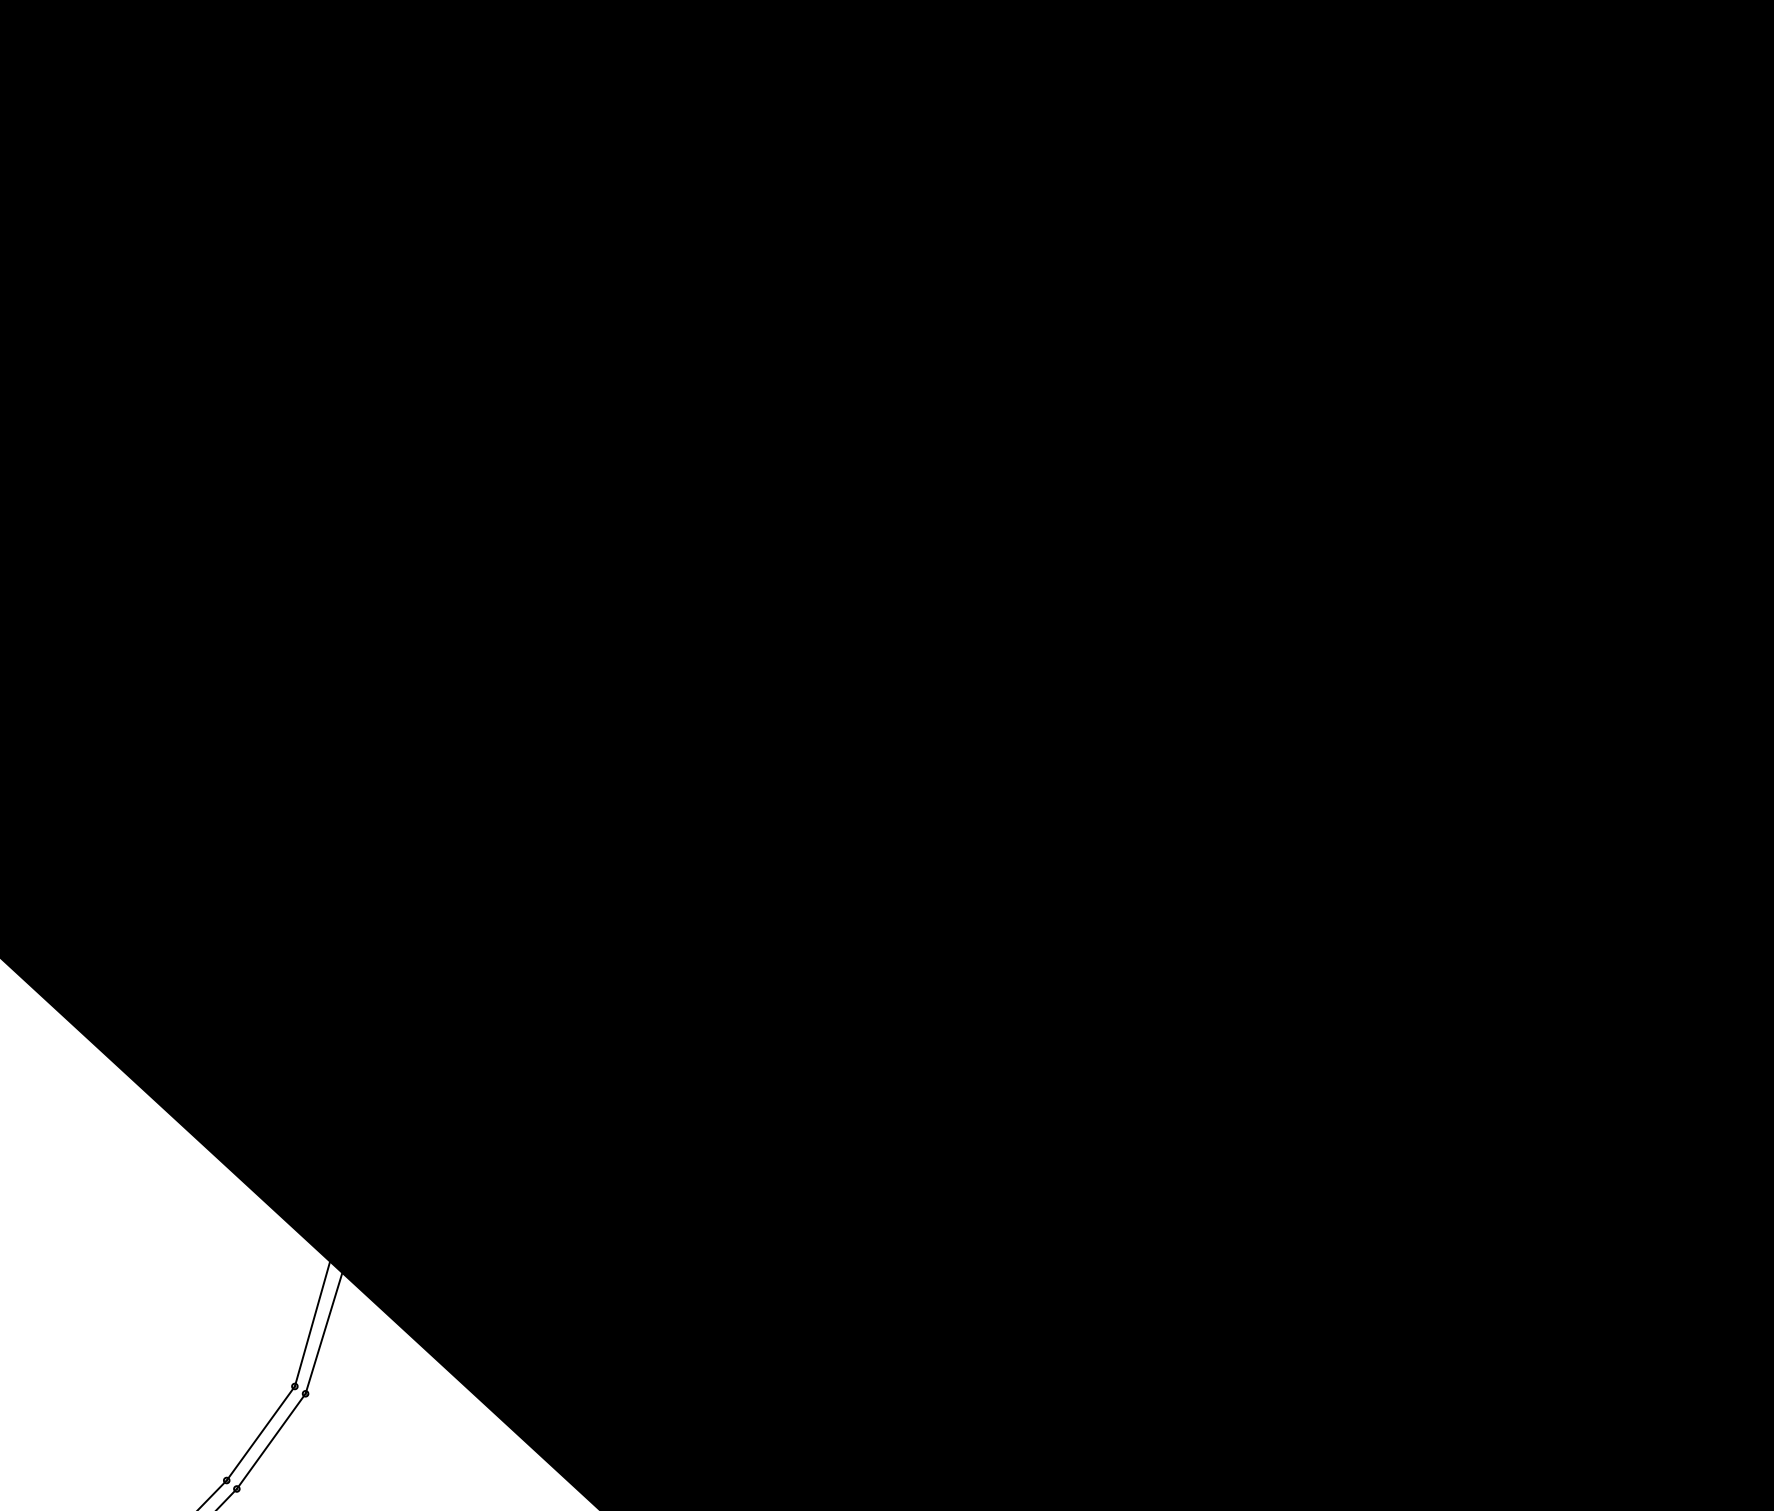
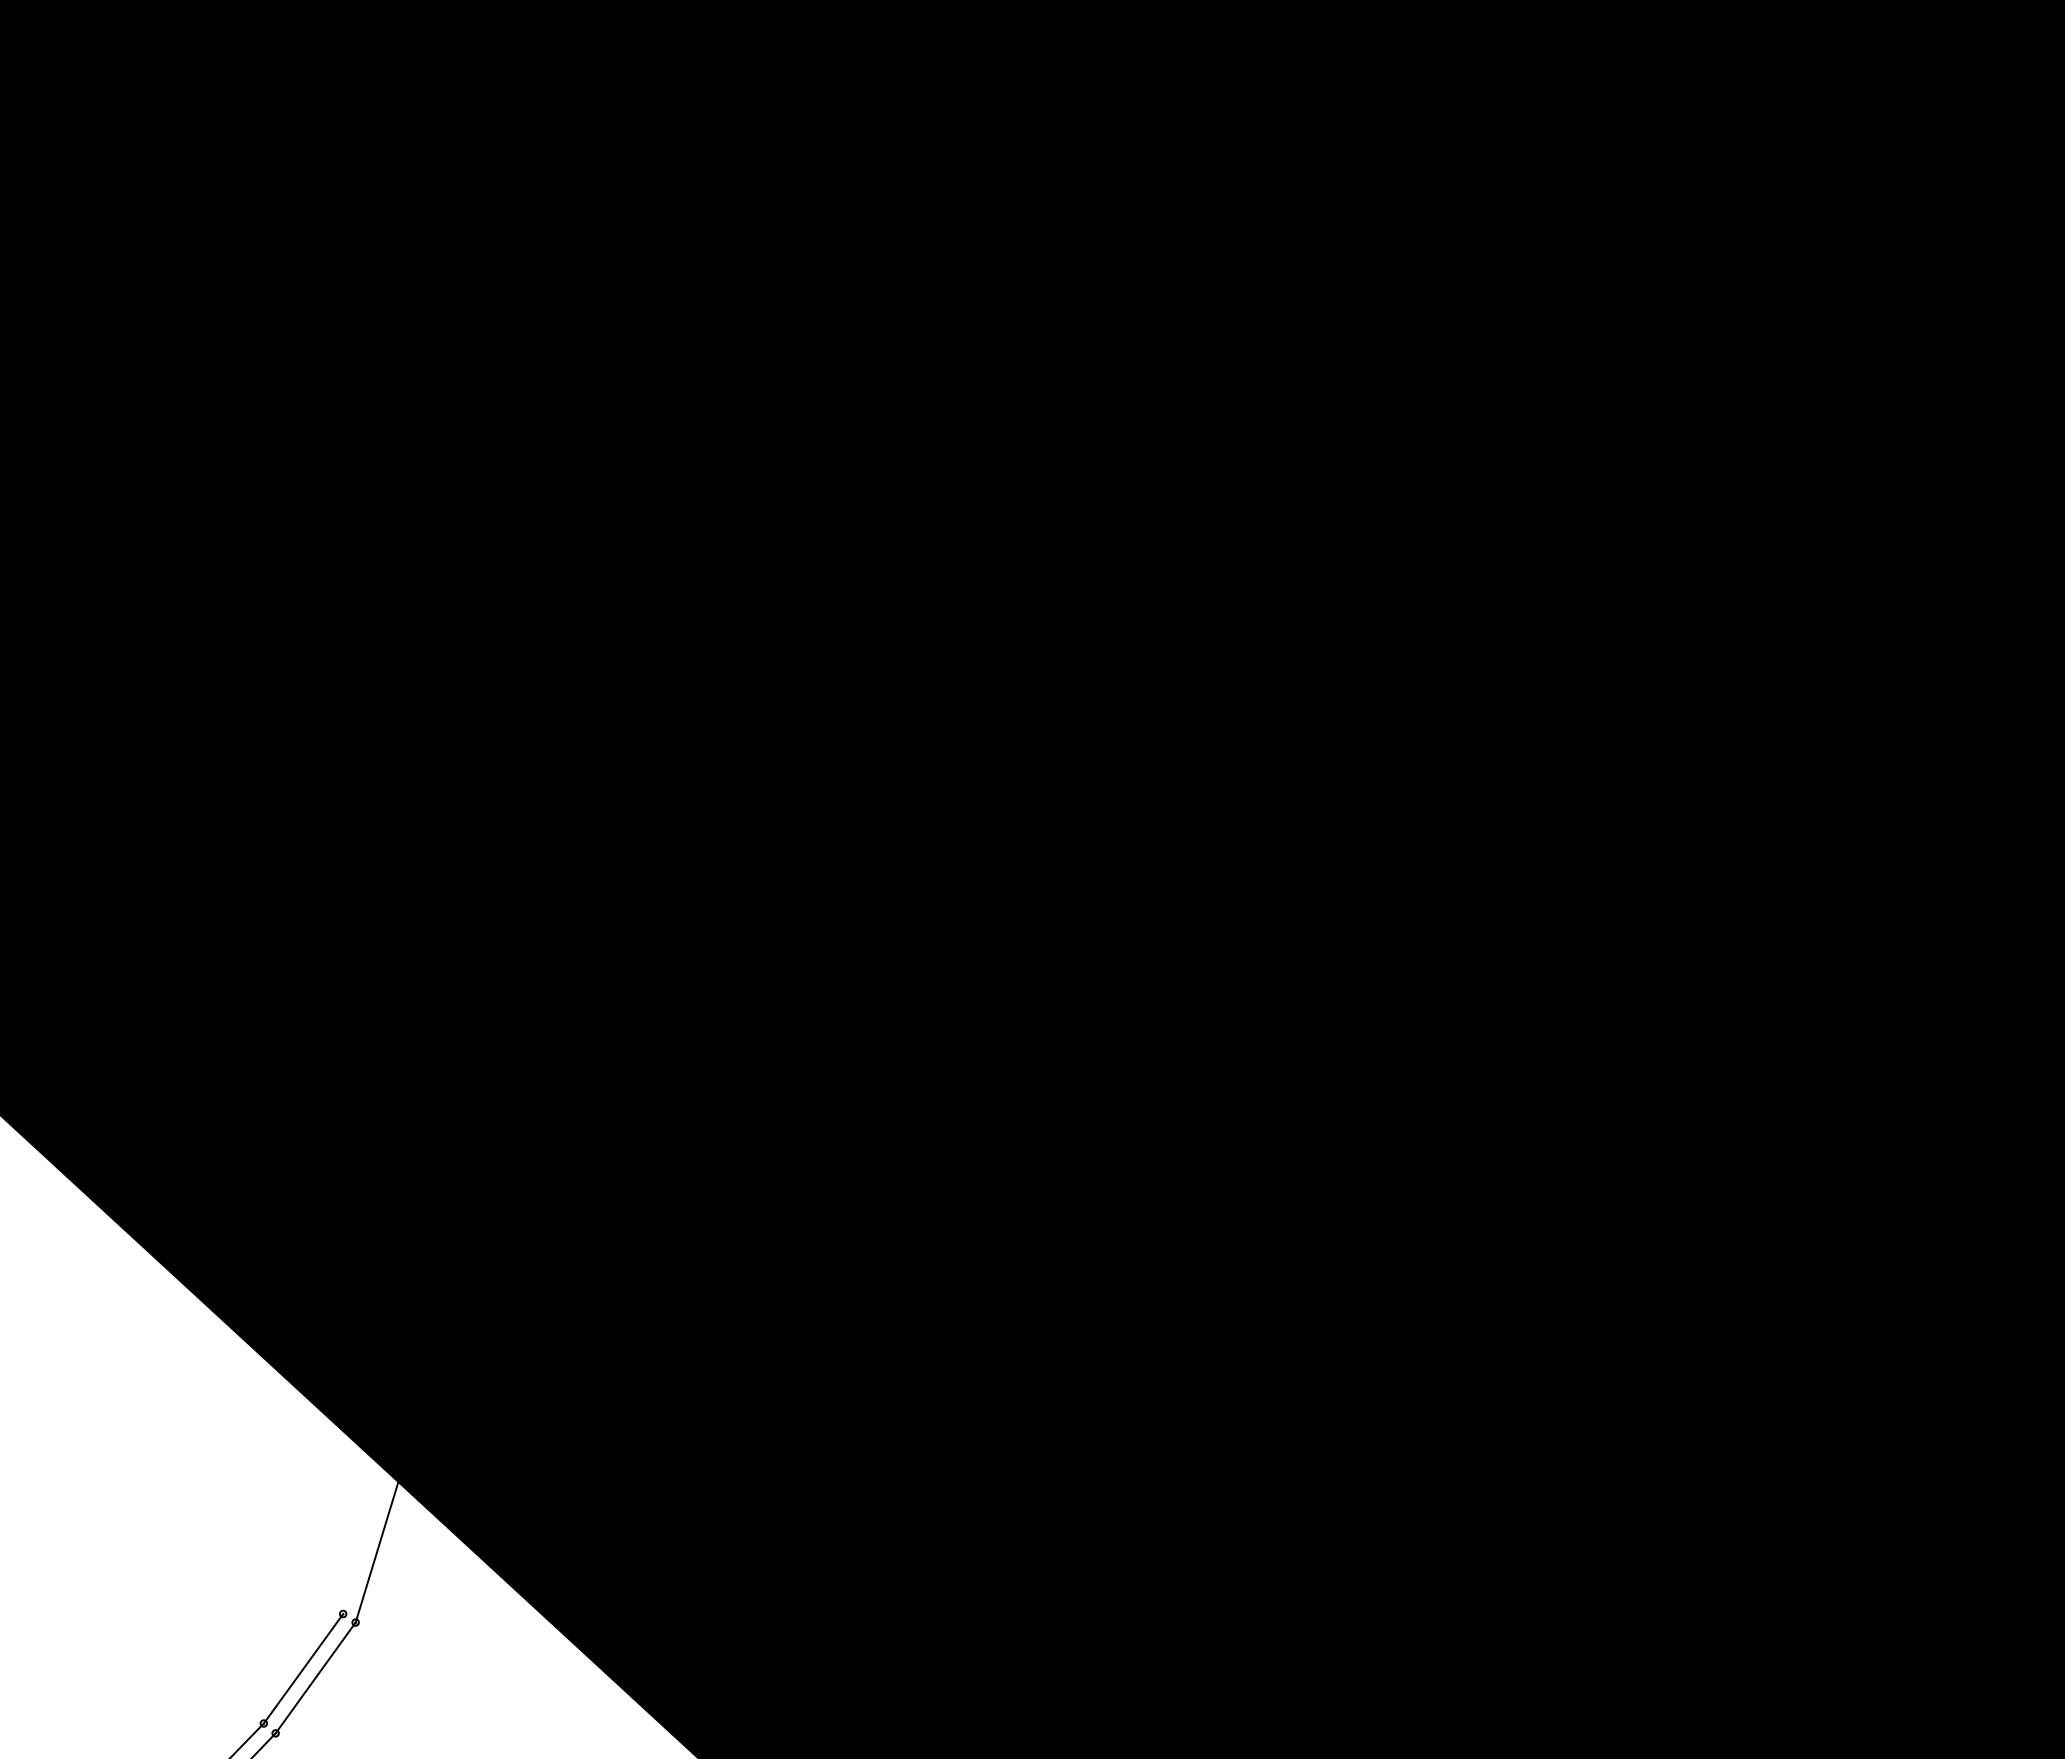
line: (313, 1320) -> (364, 1537), removed

